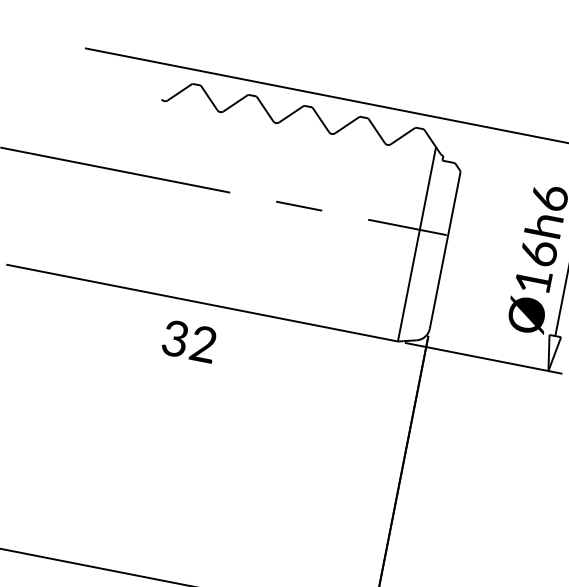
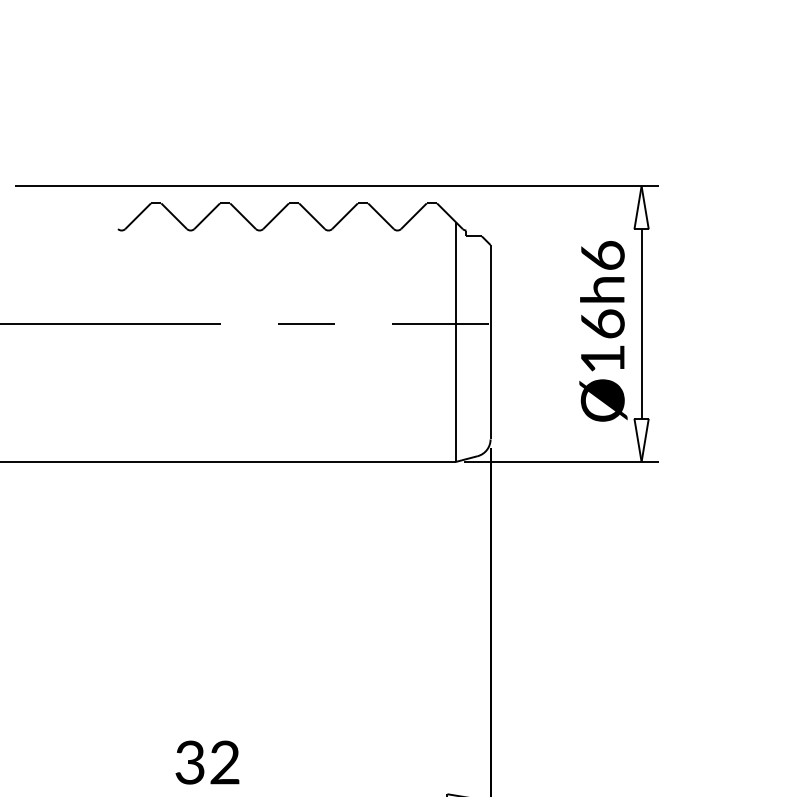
text: (189, 341) -> (207, 762), moved

